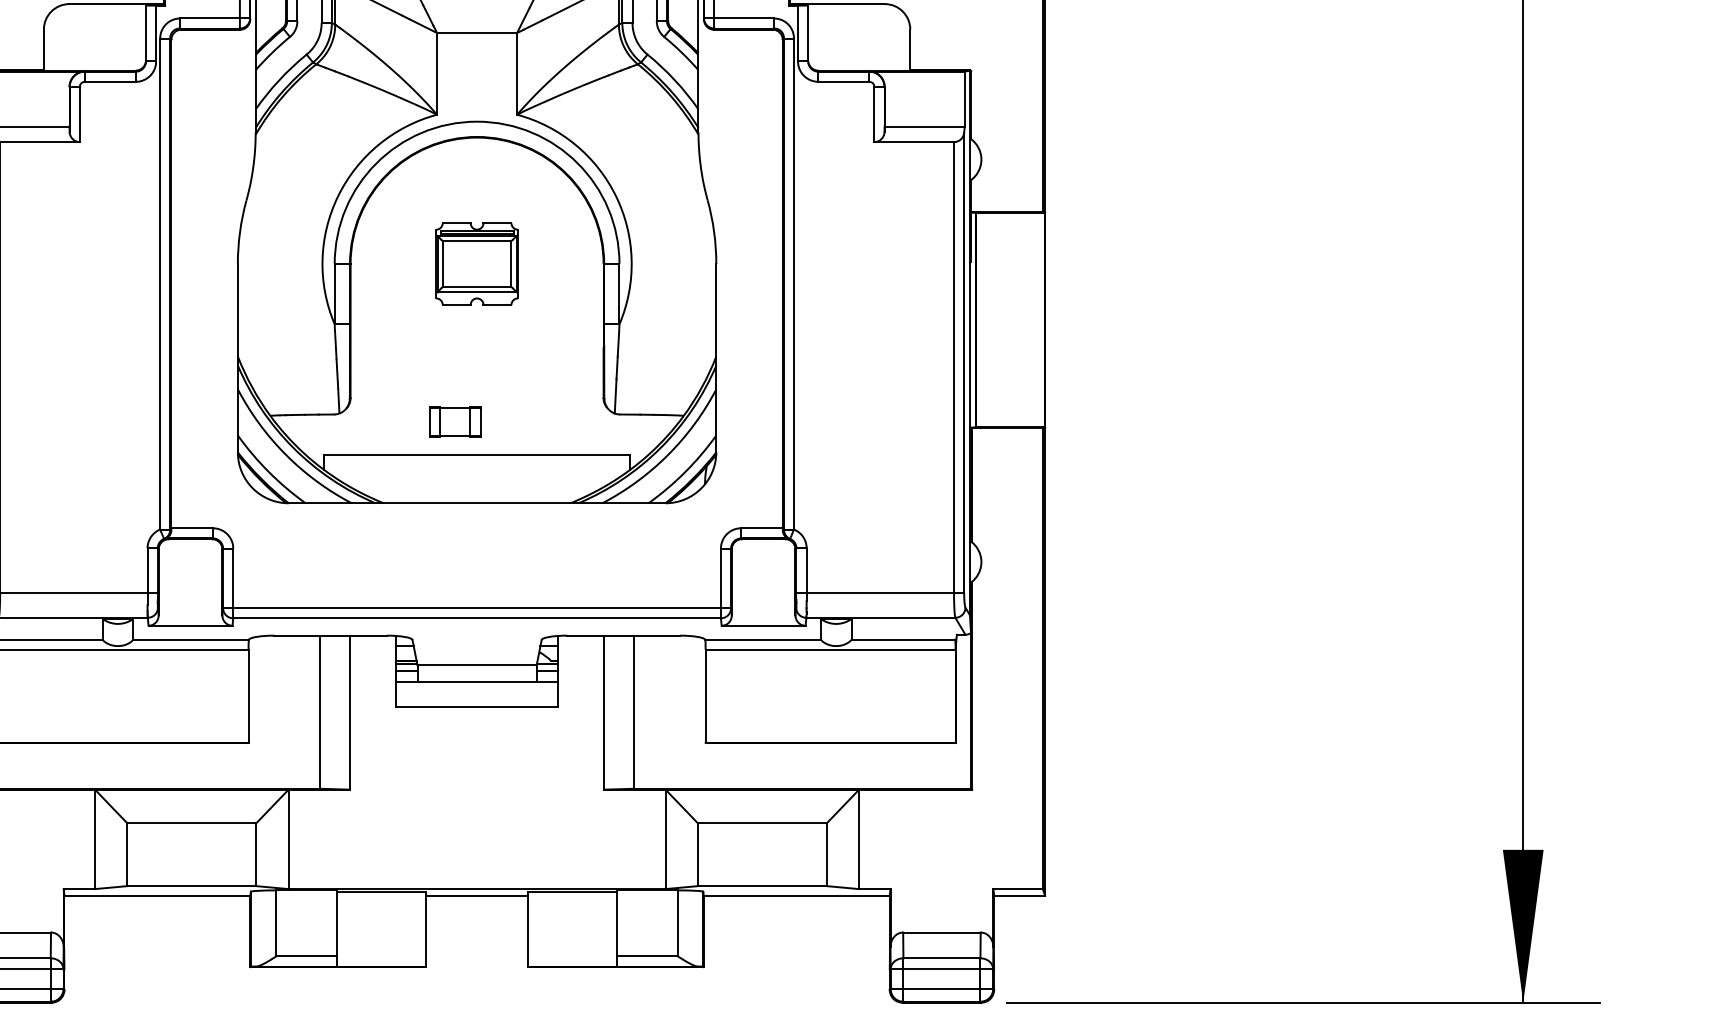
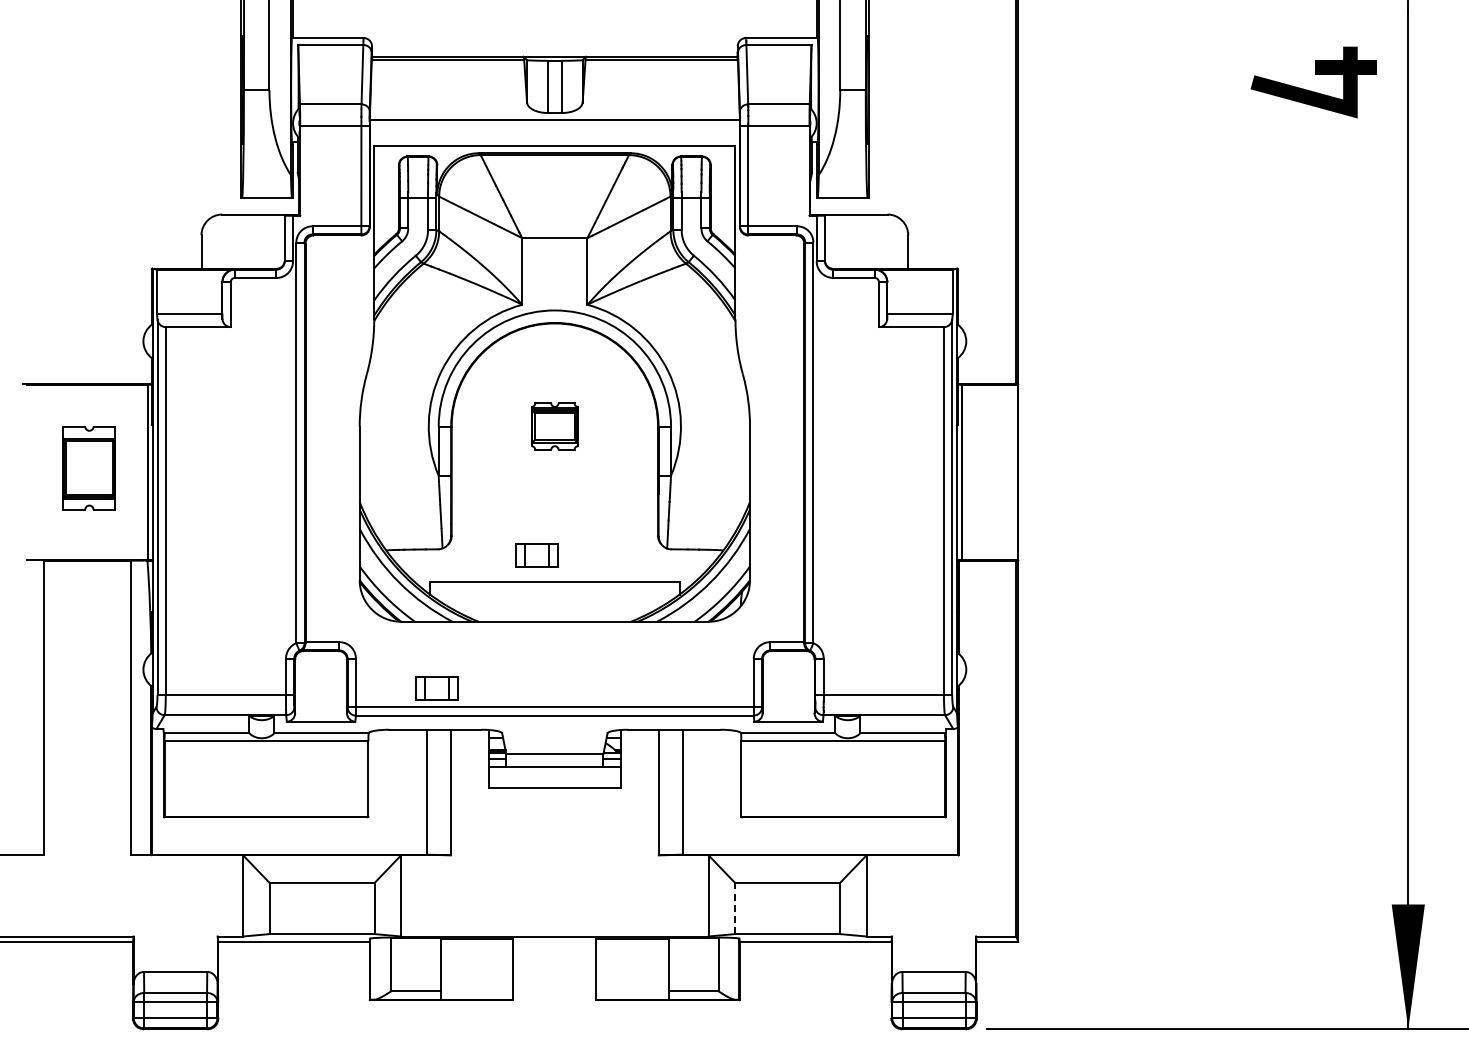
part: (476, 263) -> (554, 426), size x0.7
part: (332, 585) -> (436, 688), added
line: (698, 854) -> (735, 908), solid -> dashed
line: (476, 895) -> (554, 941), removed

